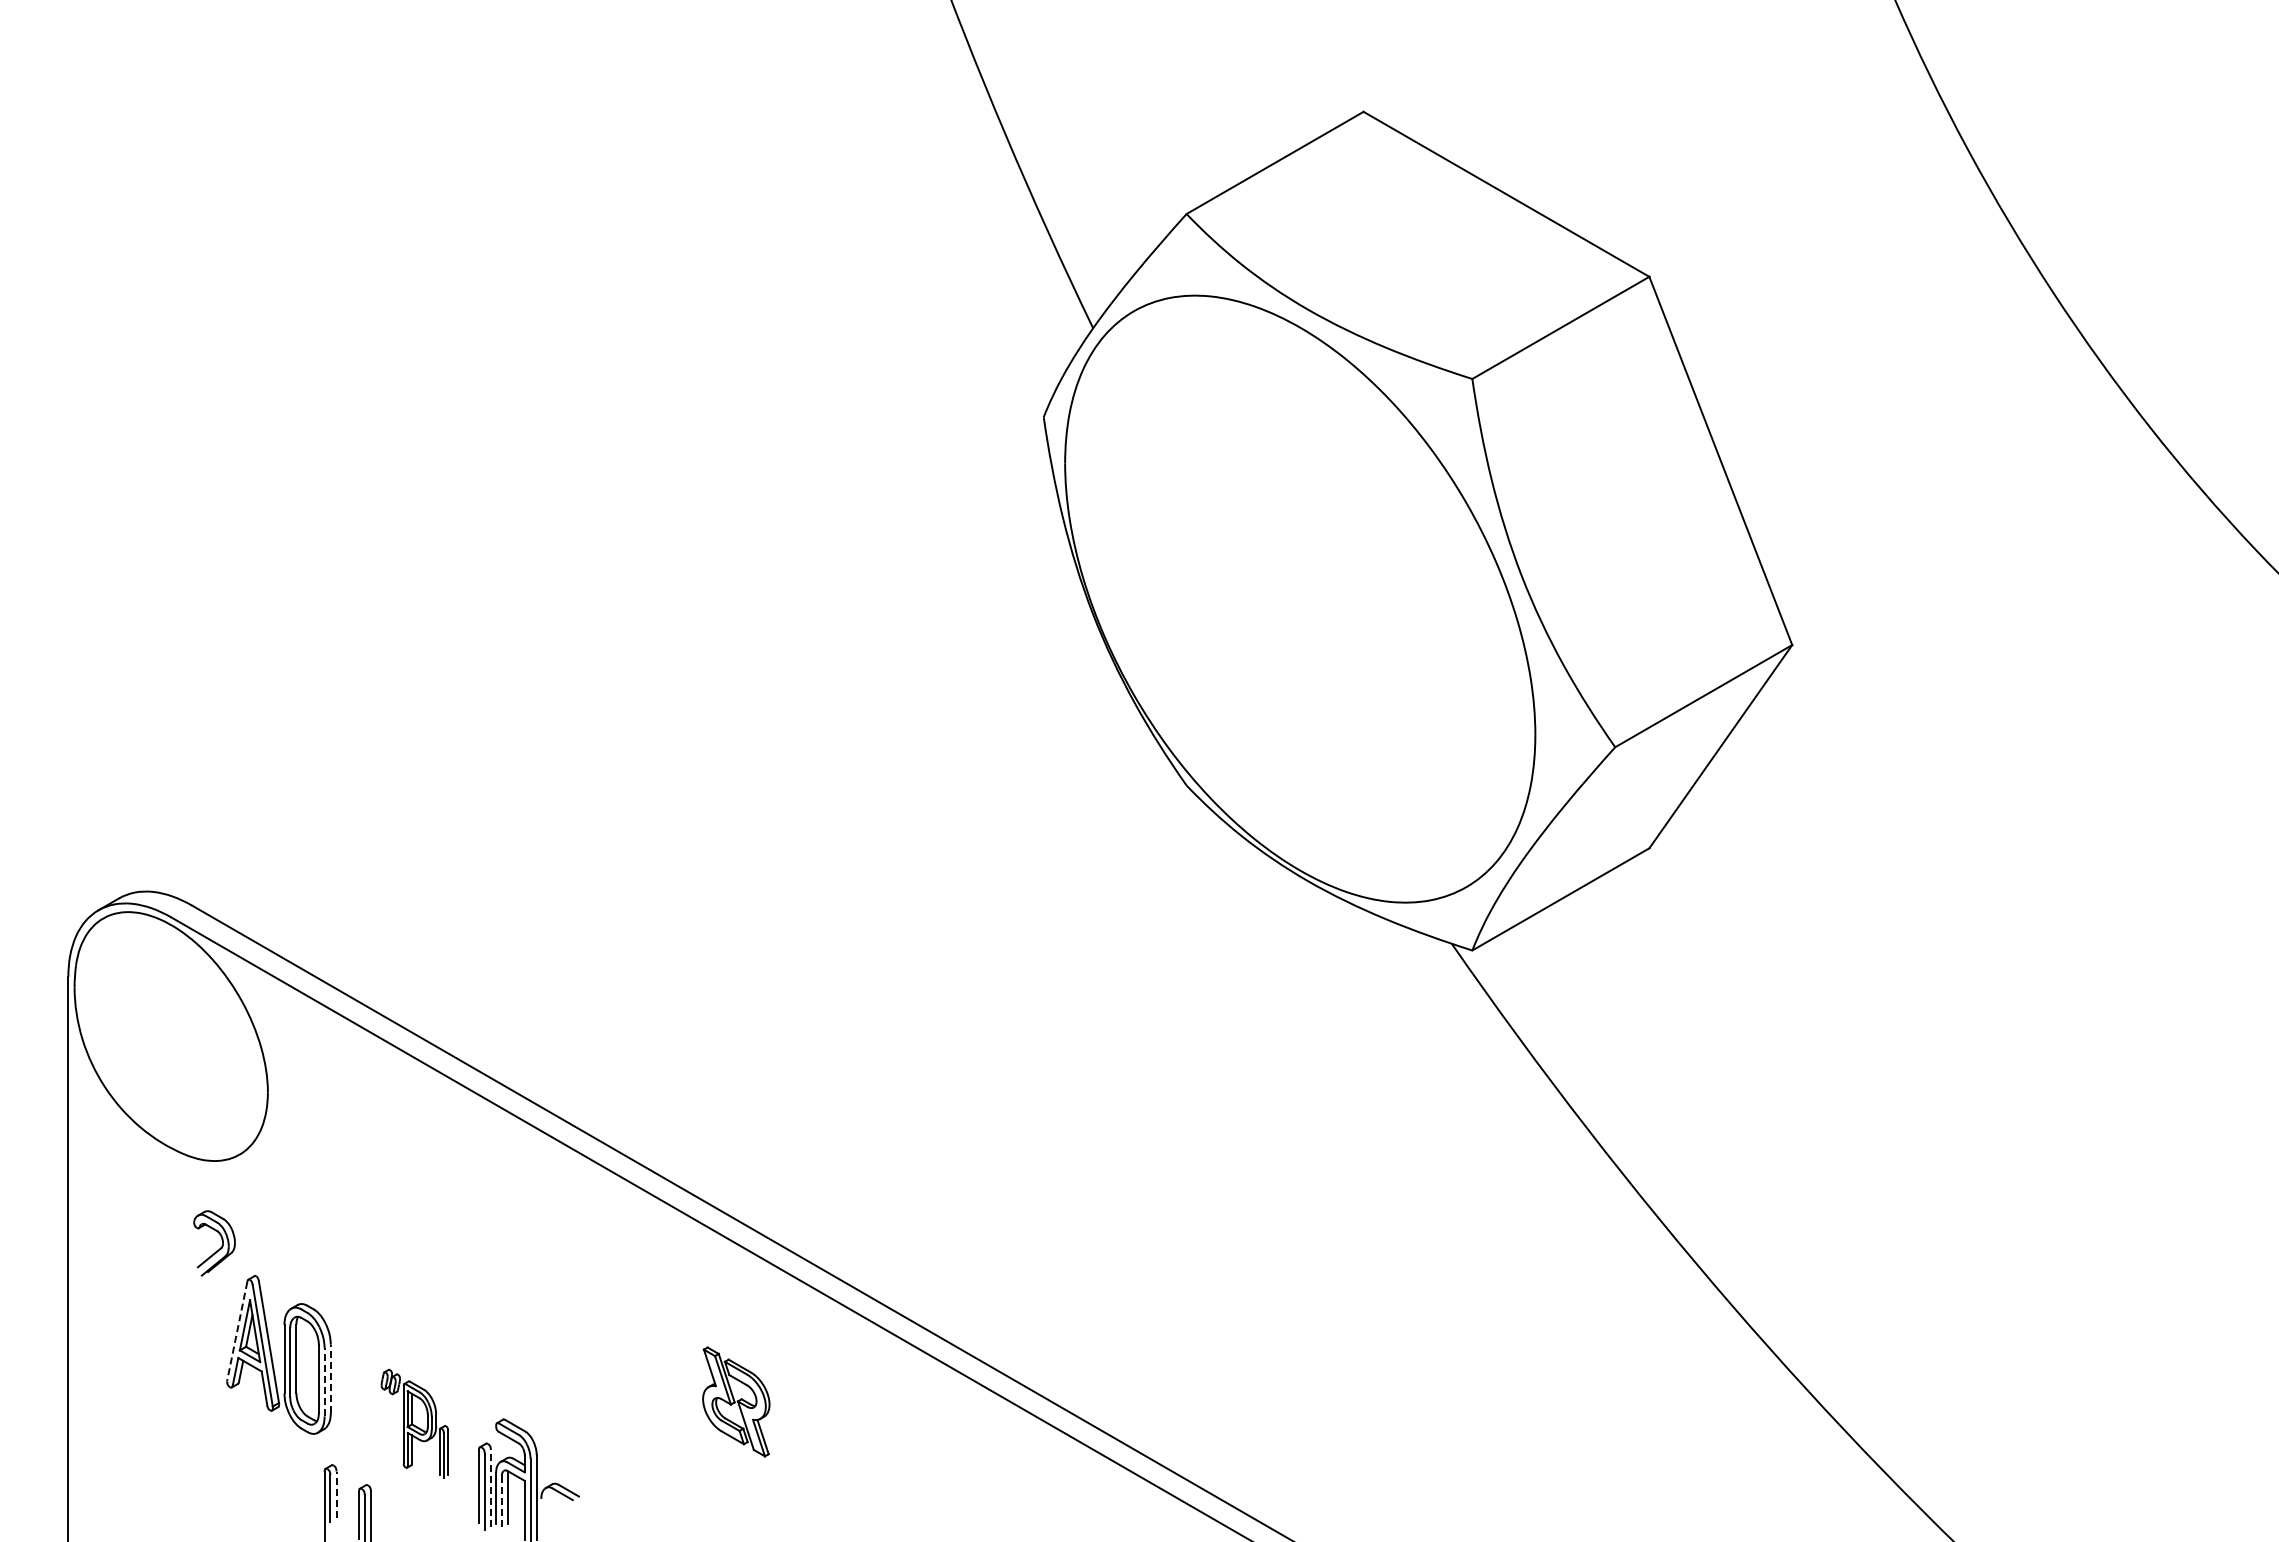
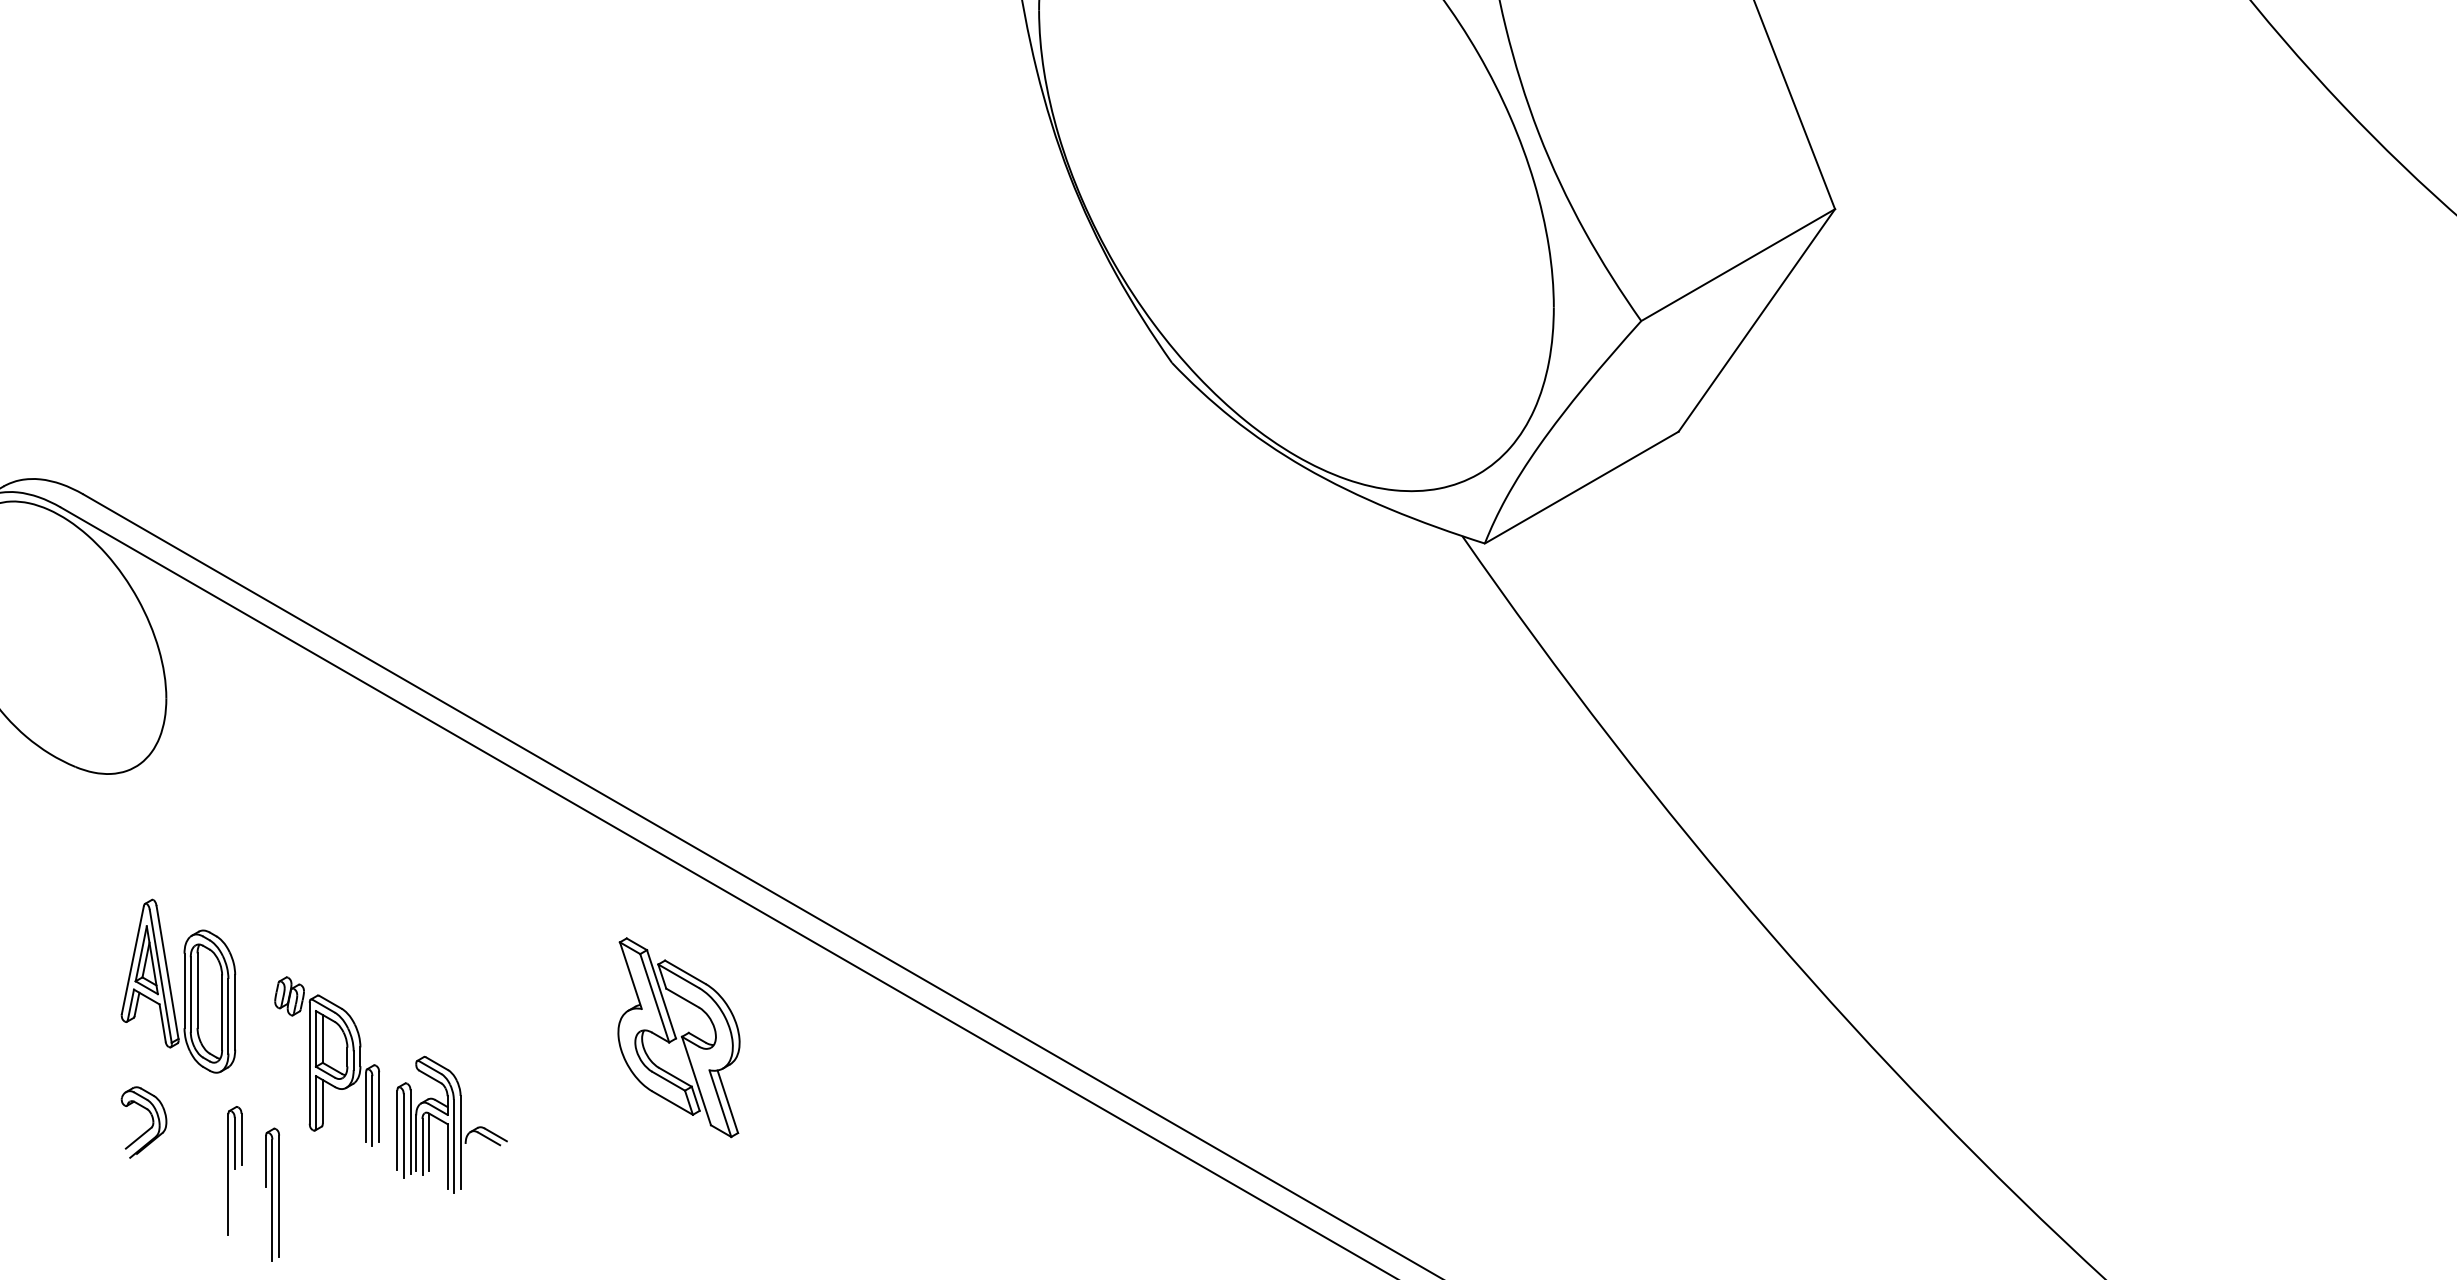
part: (219, 1248) -> (149, 1128), moved
line: (237, 1331) -> (133, 960), dashed -> solid
line: (330, 1378) -> (234, 1012), dashed -> solid
line: (324, 1381) -> (228, 1015), dashed -> solid
part: (736, 1401) -> (679, 1037), size x1.67
part: (414, 1423) -> (326, 1061), size x1.43
line: (490, 1487) -> (410, 1131), dashed -> solid
line: (336, 1494) -> (241, 1139), dashed -> solid
line: (501, 1501) -> (422, 1146), dashed -> solid

